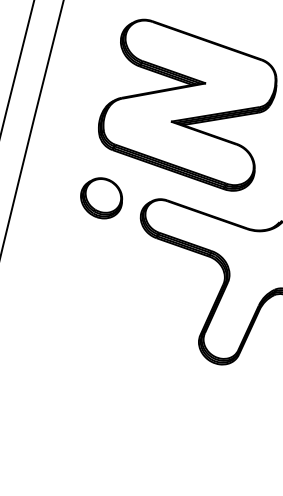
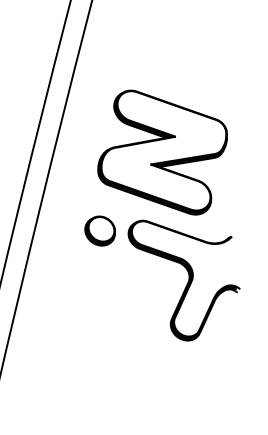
part: (100, 197) -> (99, 230), moved

